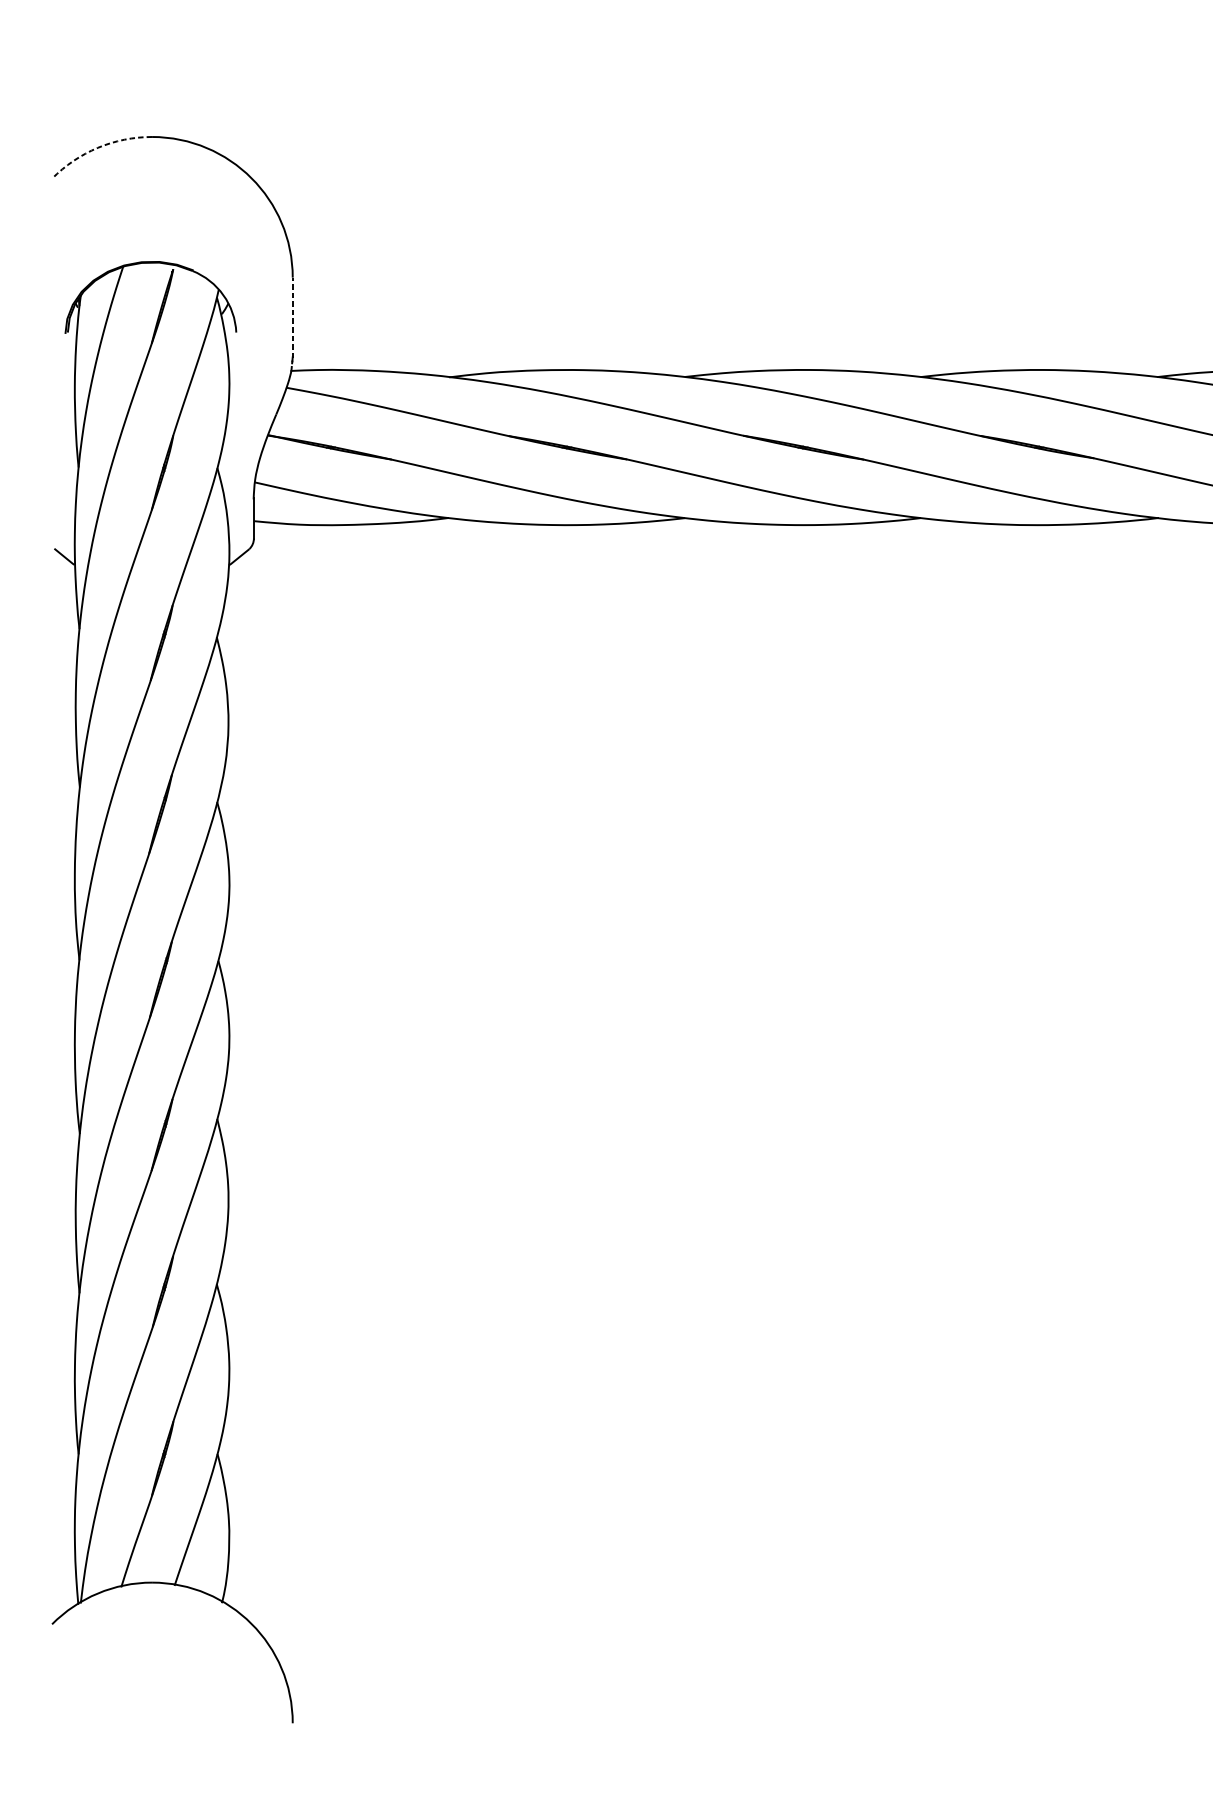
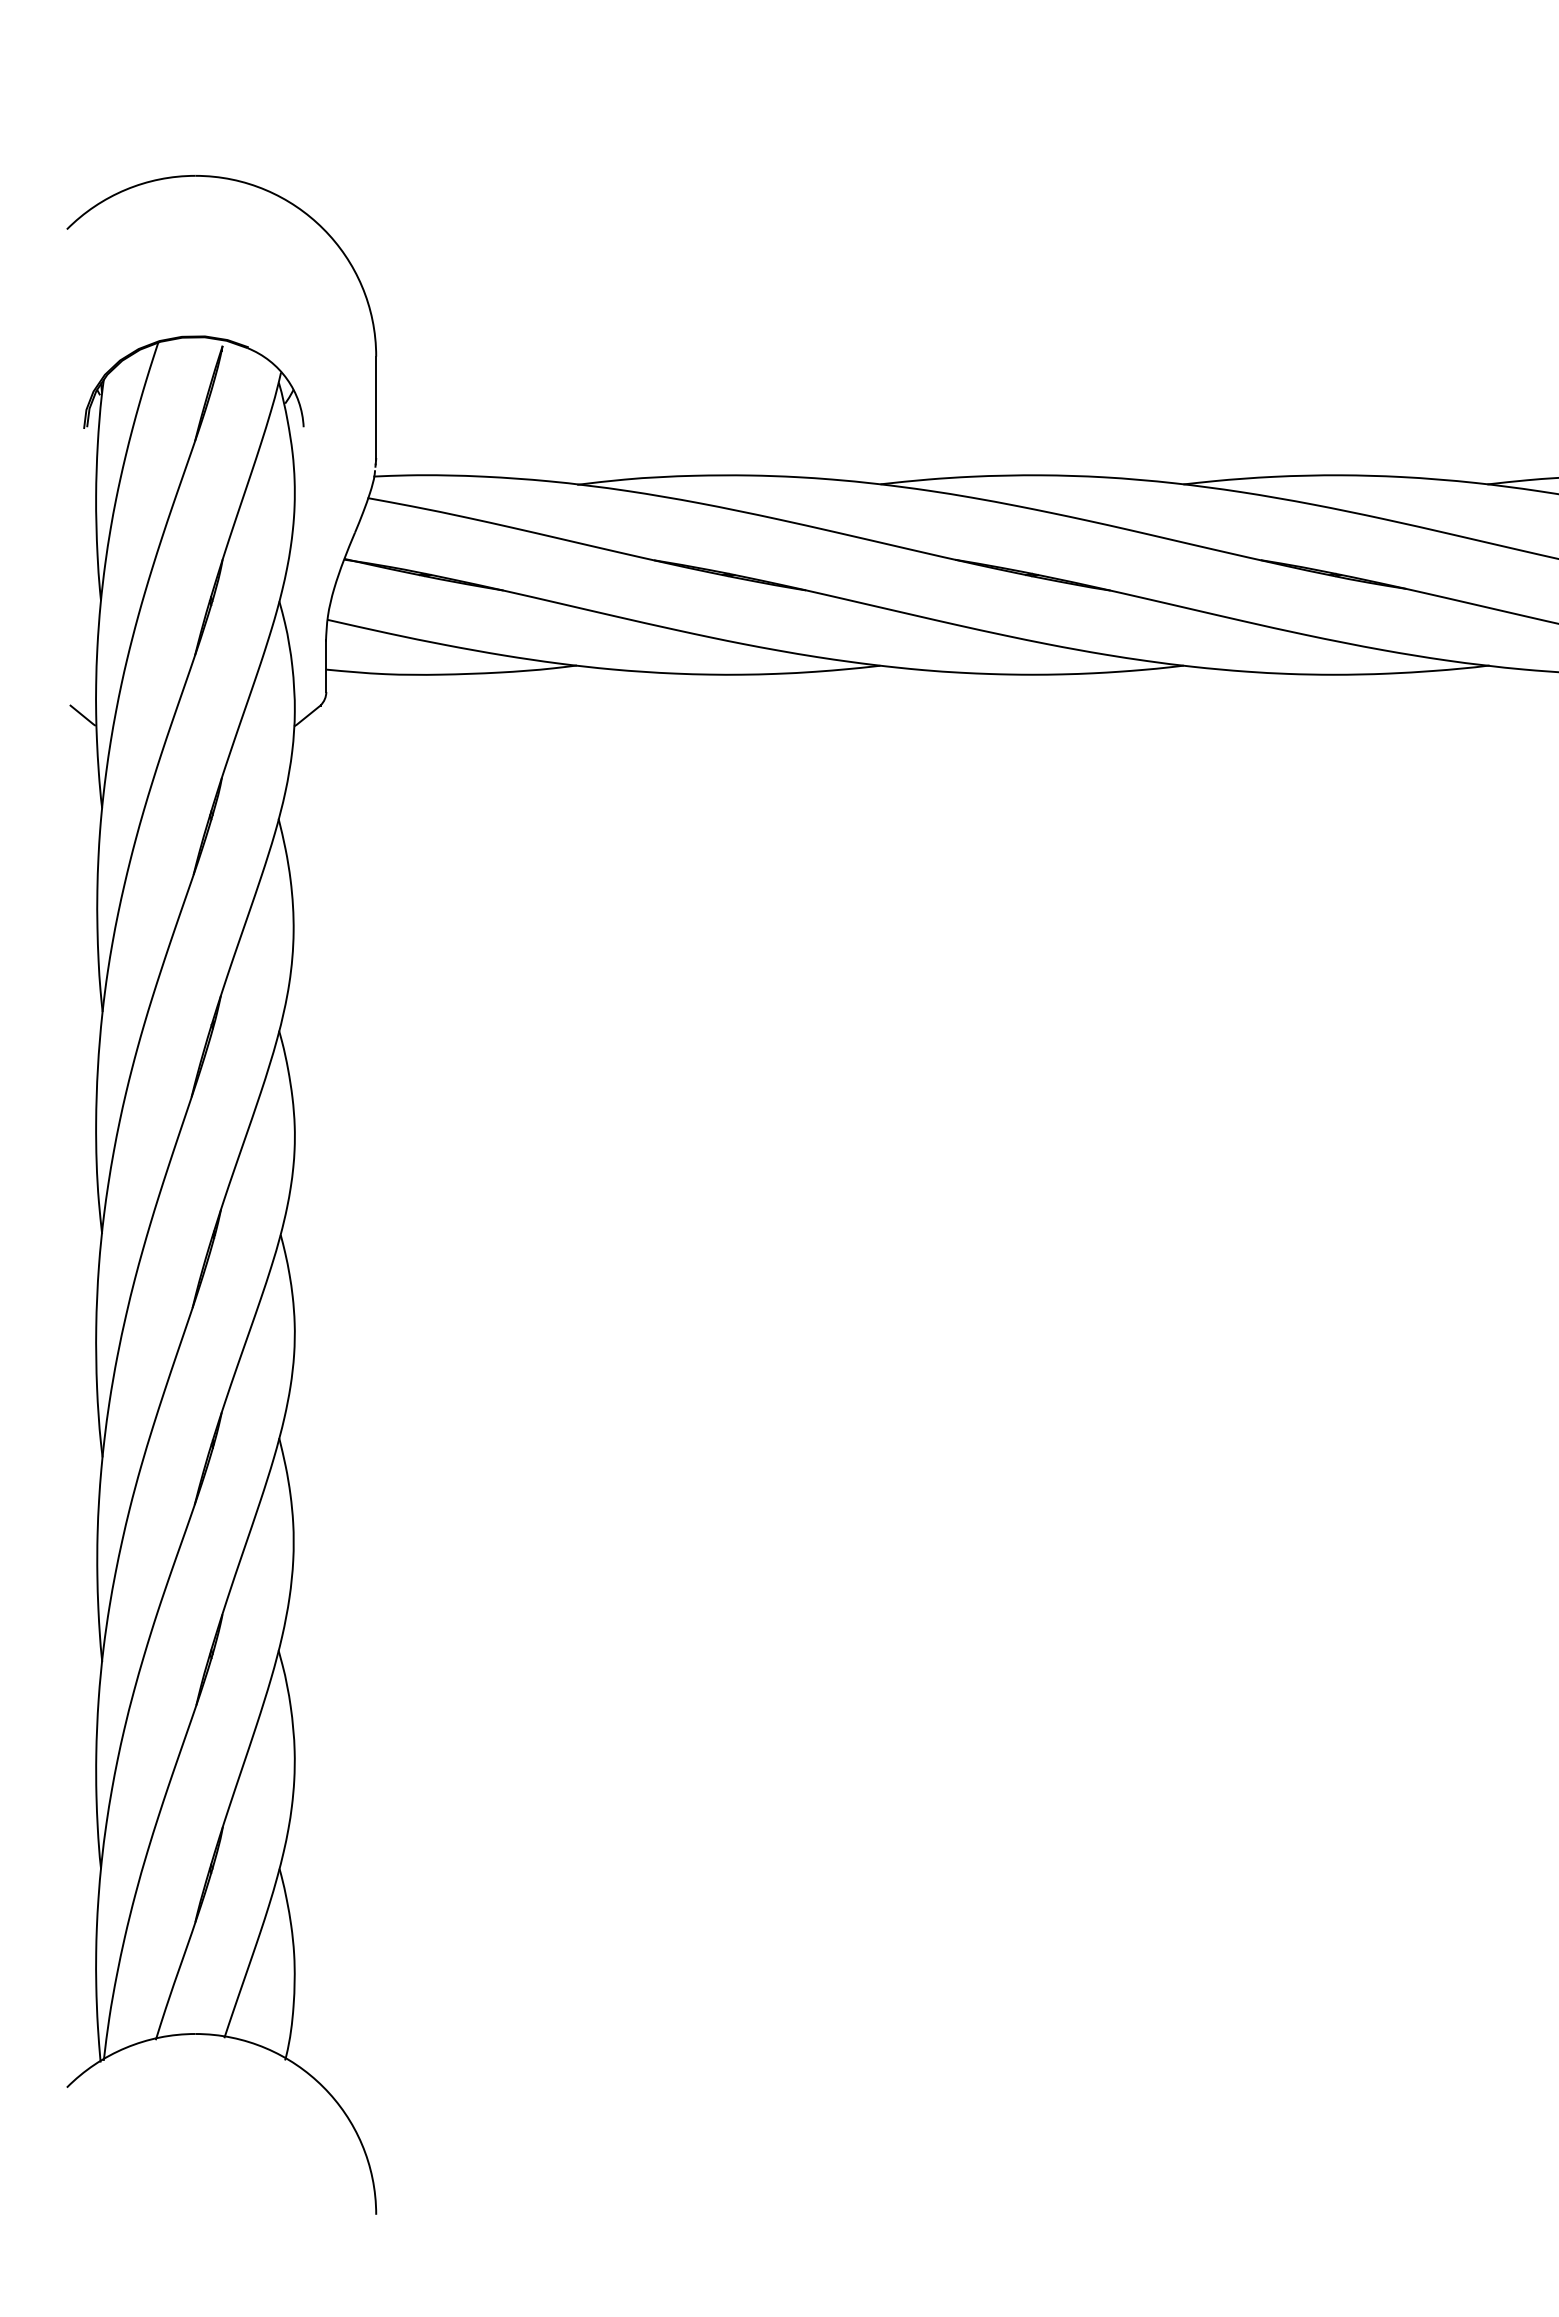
arc: (97, 147) -> (125, 189), dashed -> solid
line: (292, 318) -> (376, 408), dashed -> solid

